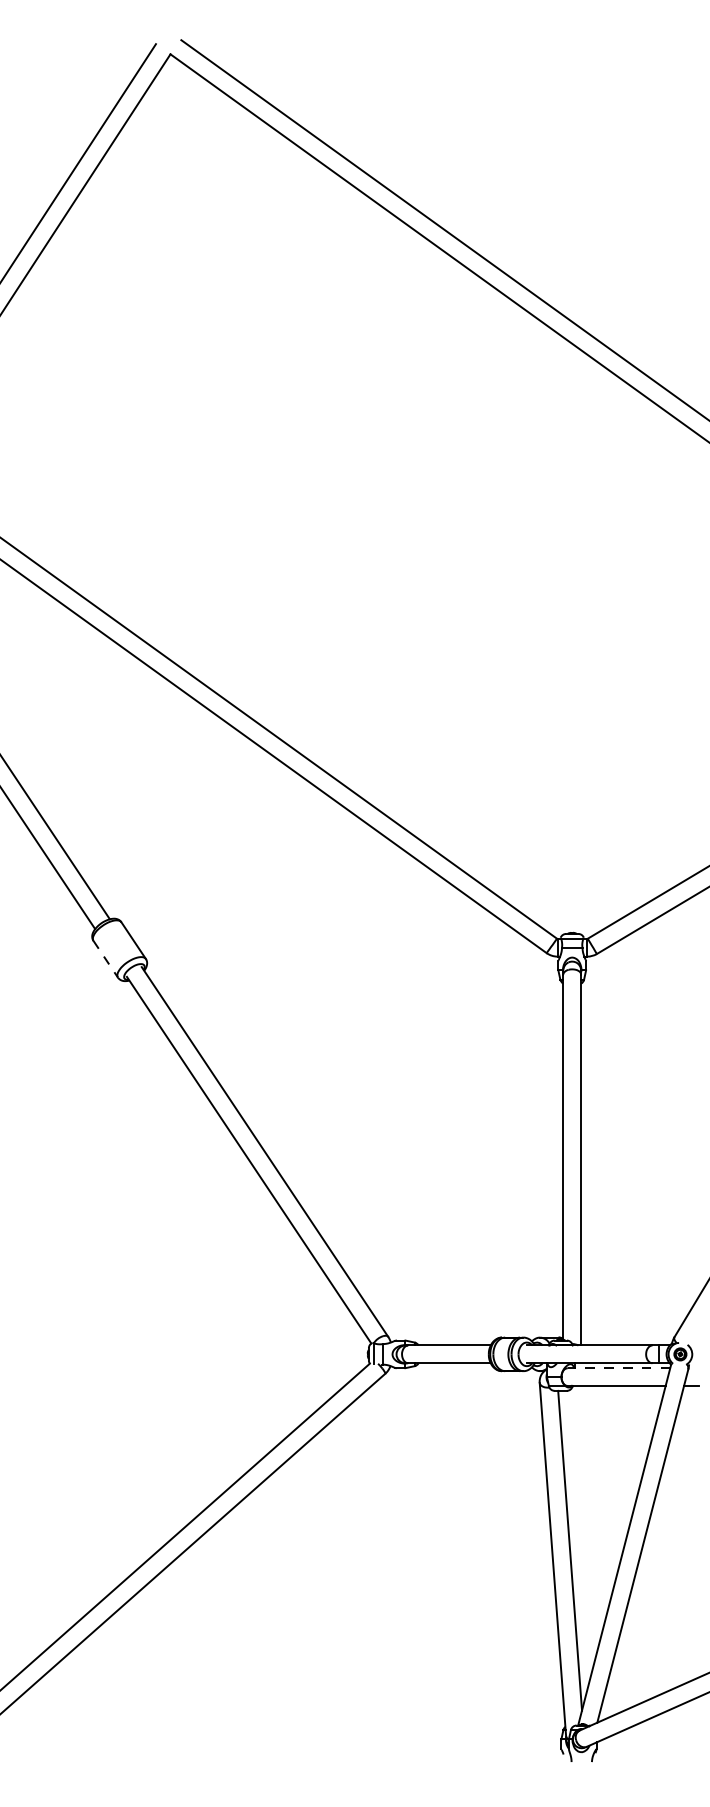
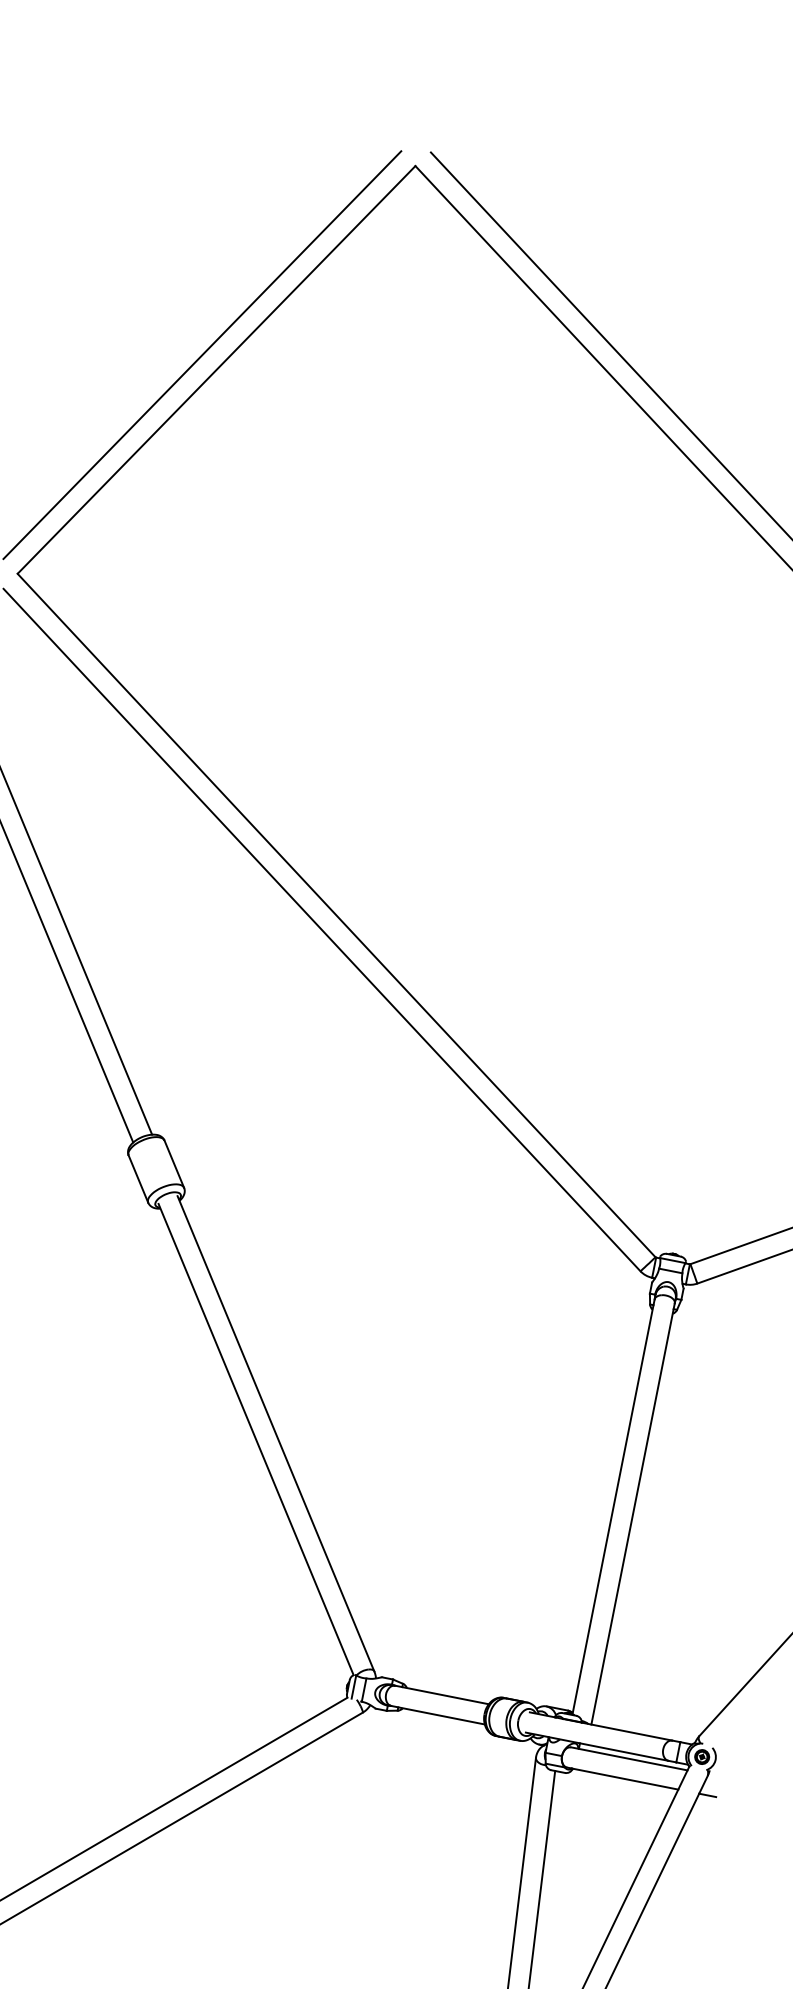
line: (106, 959) -> (139, 1179), dashed -> solid
line: (618, 1368) -> (628, 1759), dashed -> solid

